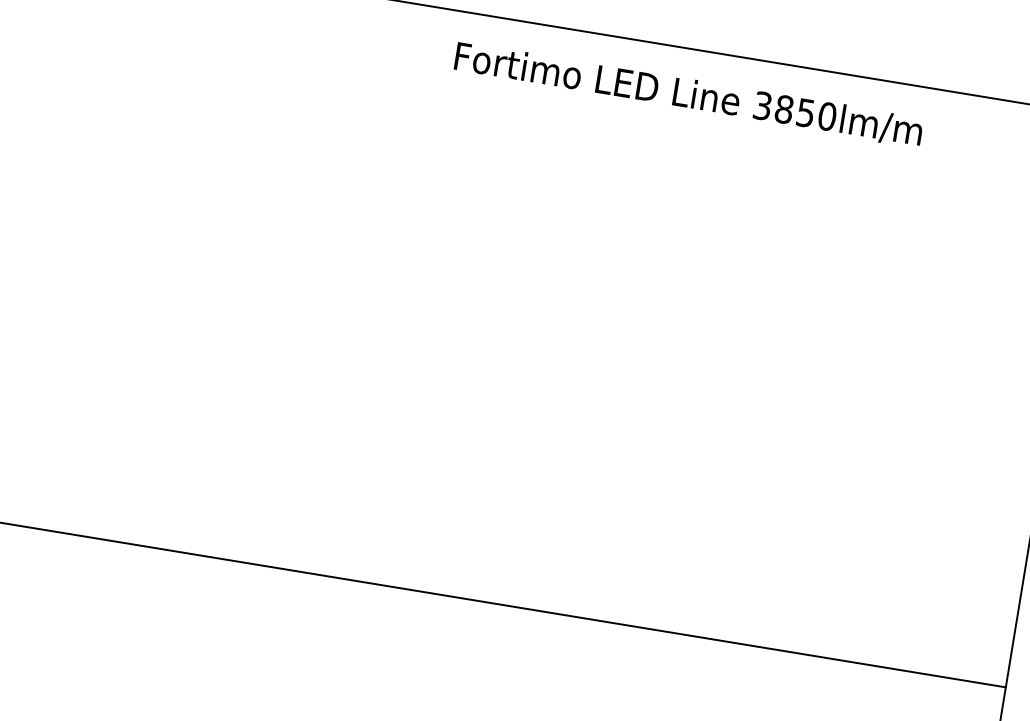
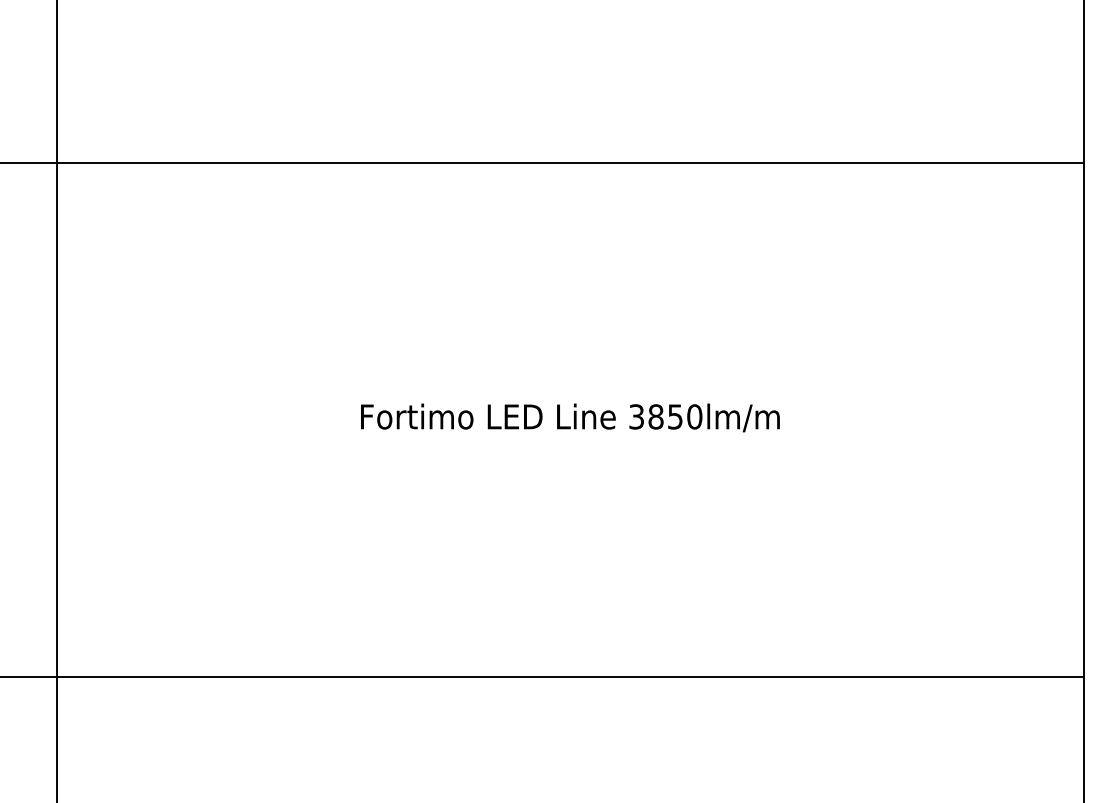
text: (688, 94) -> (570, 417), moved

